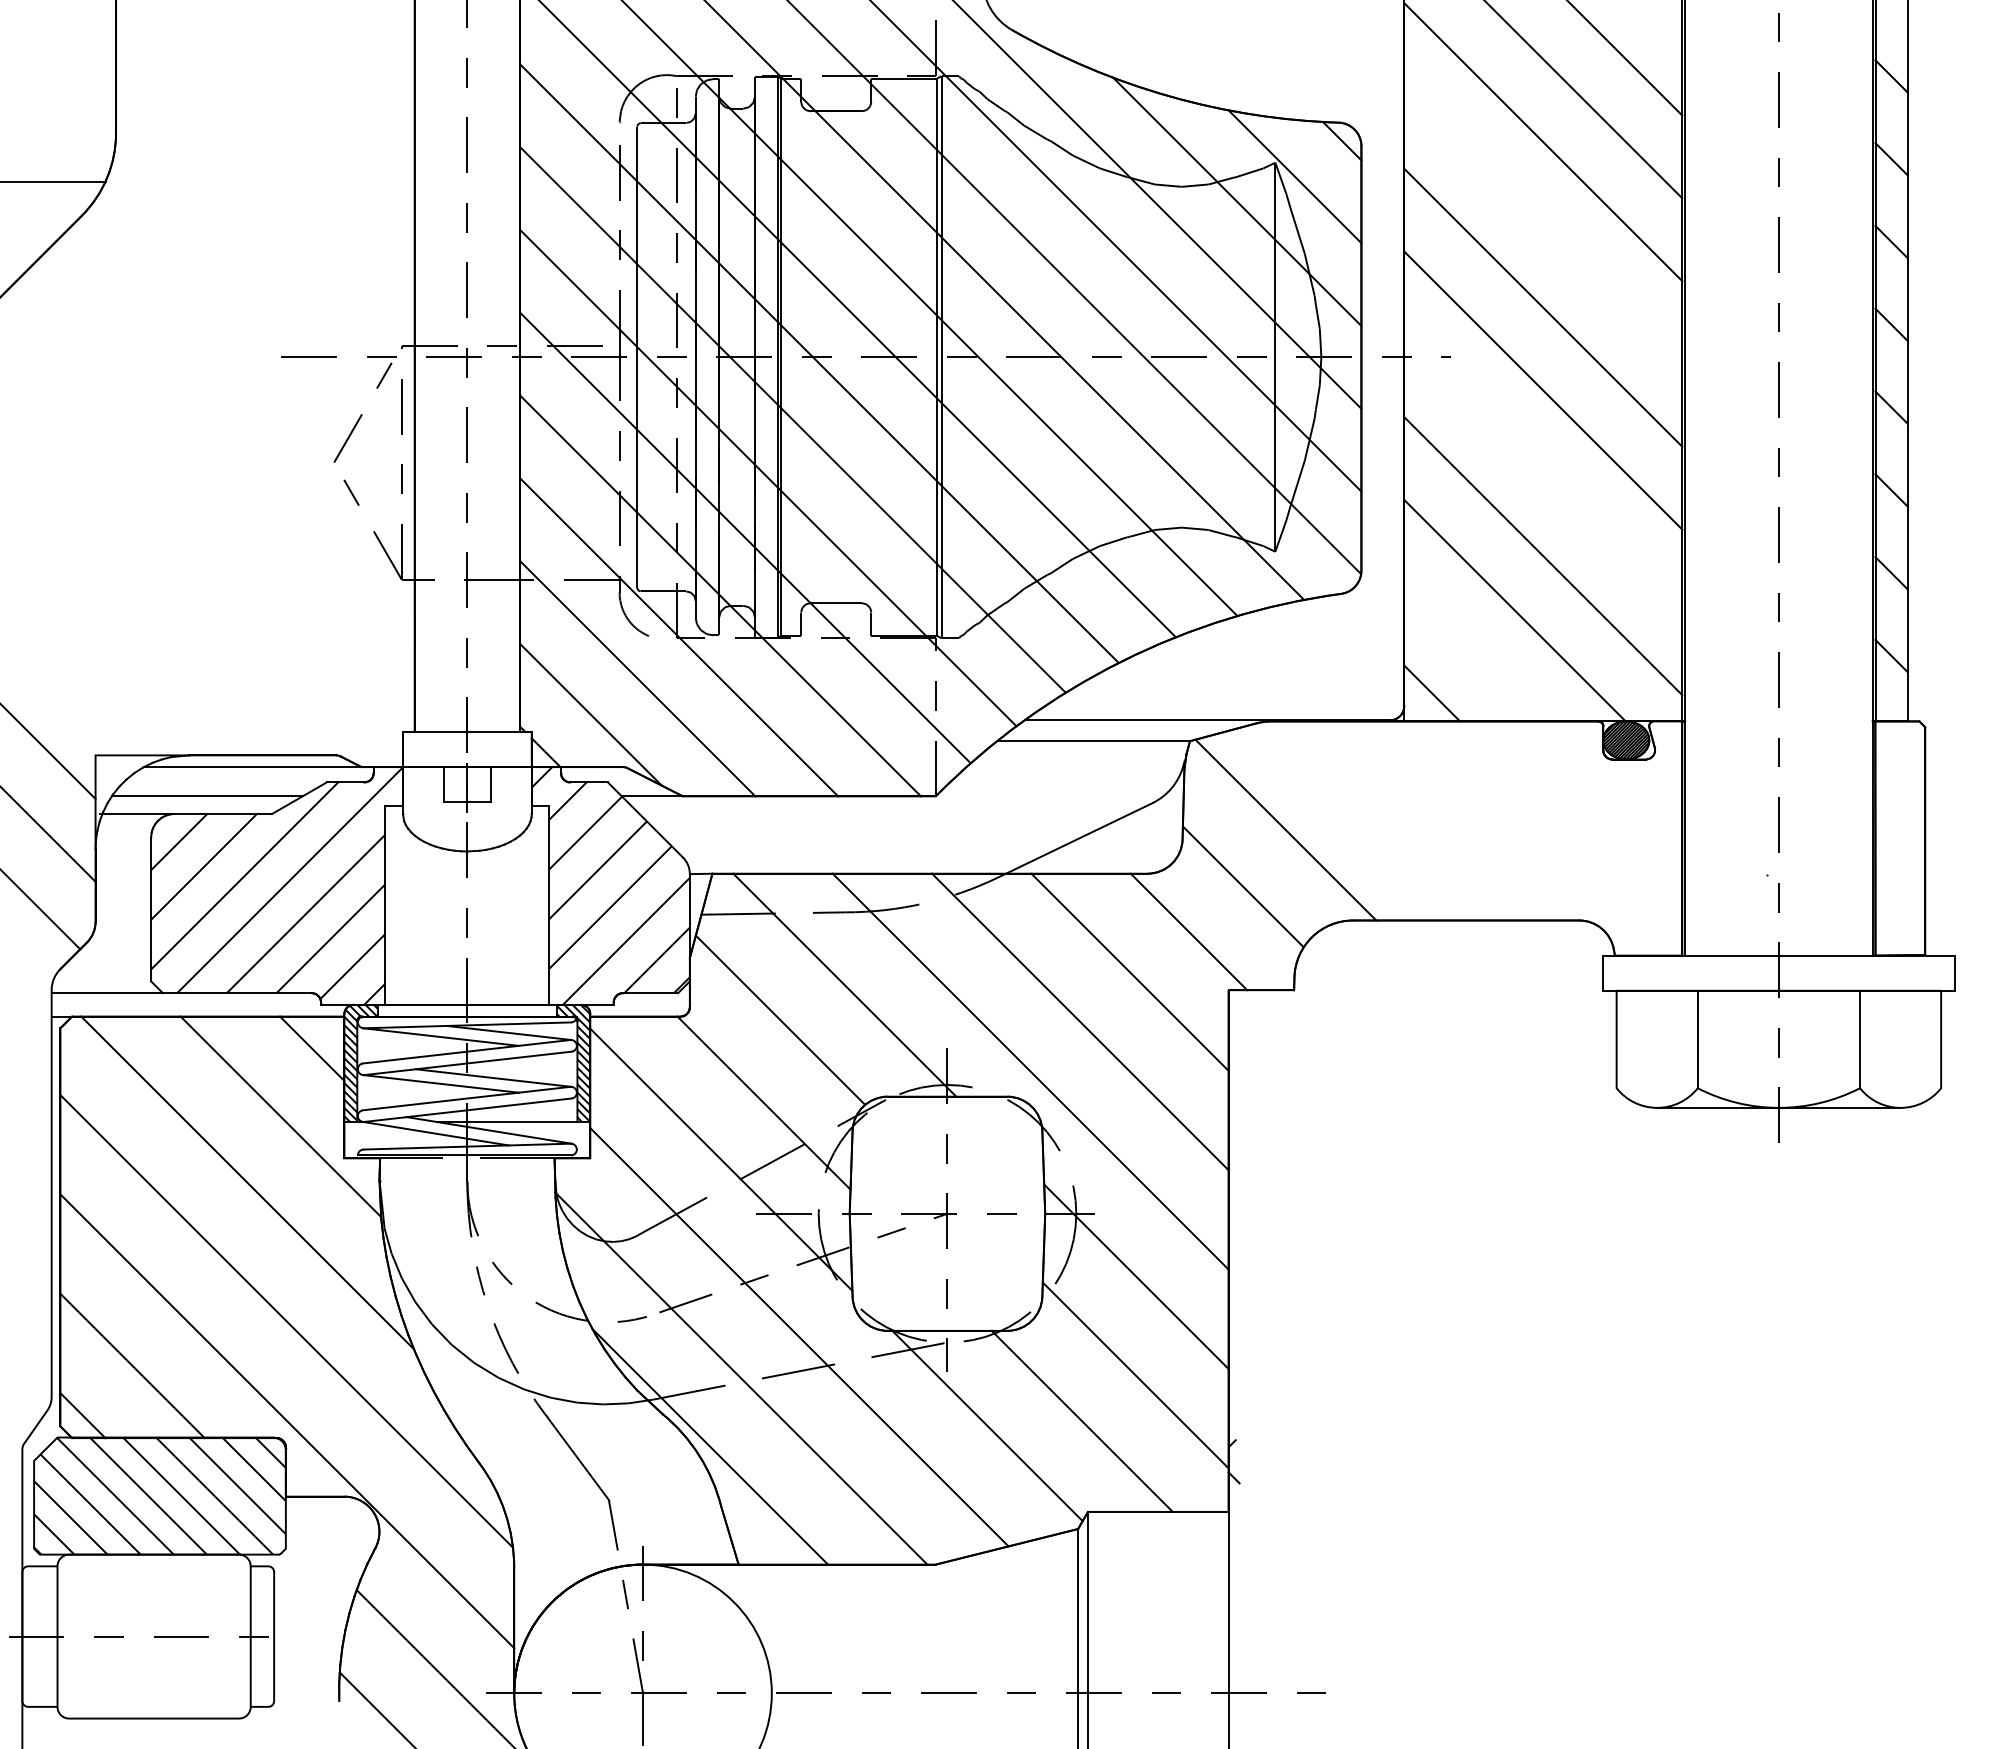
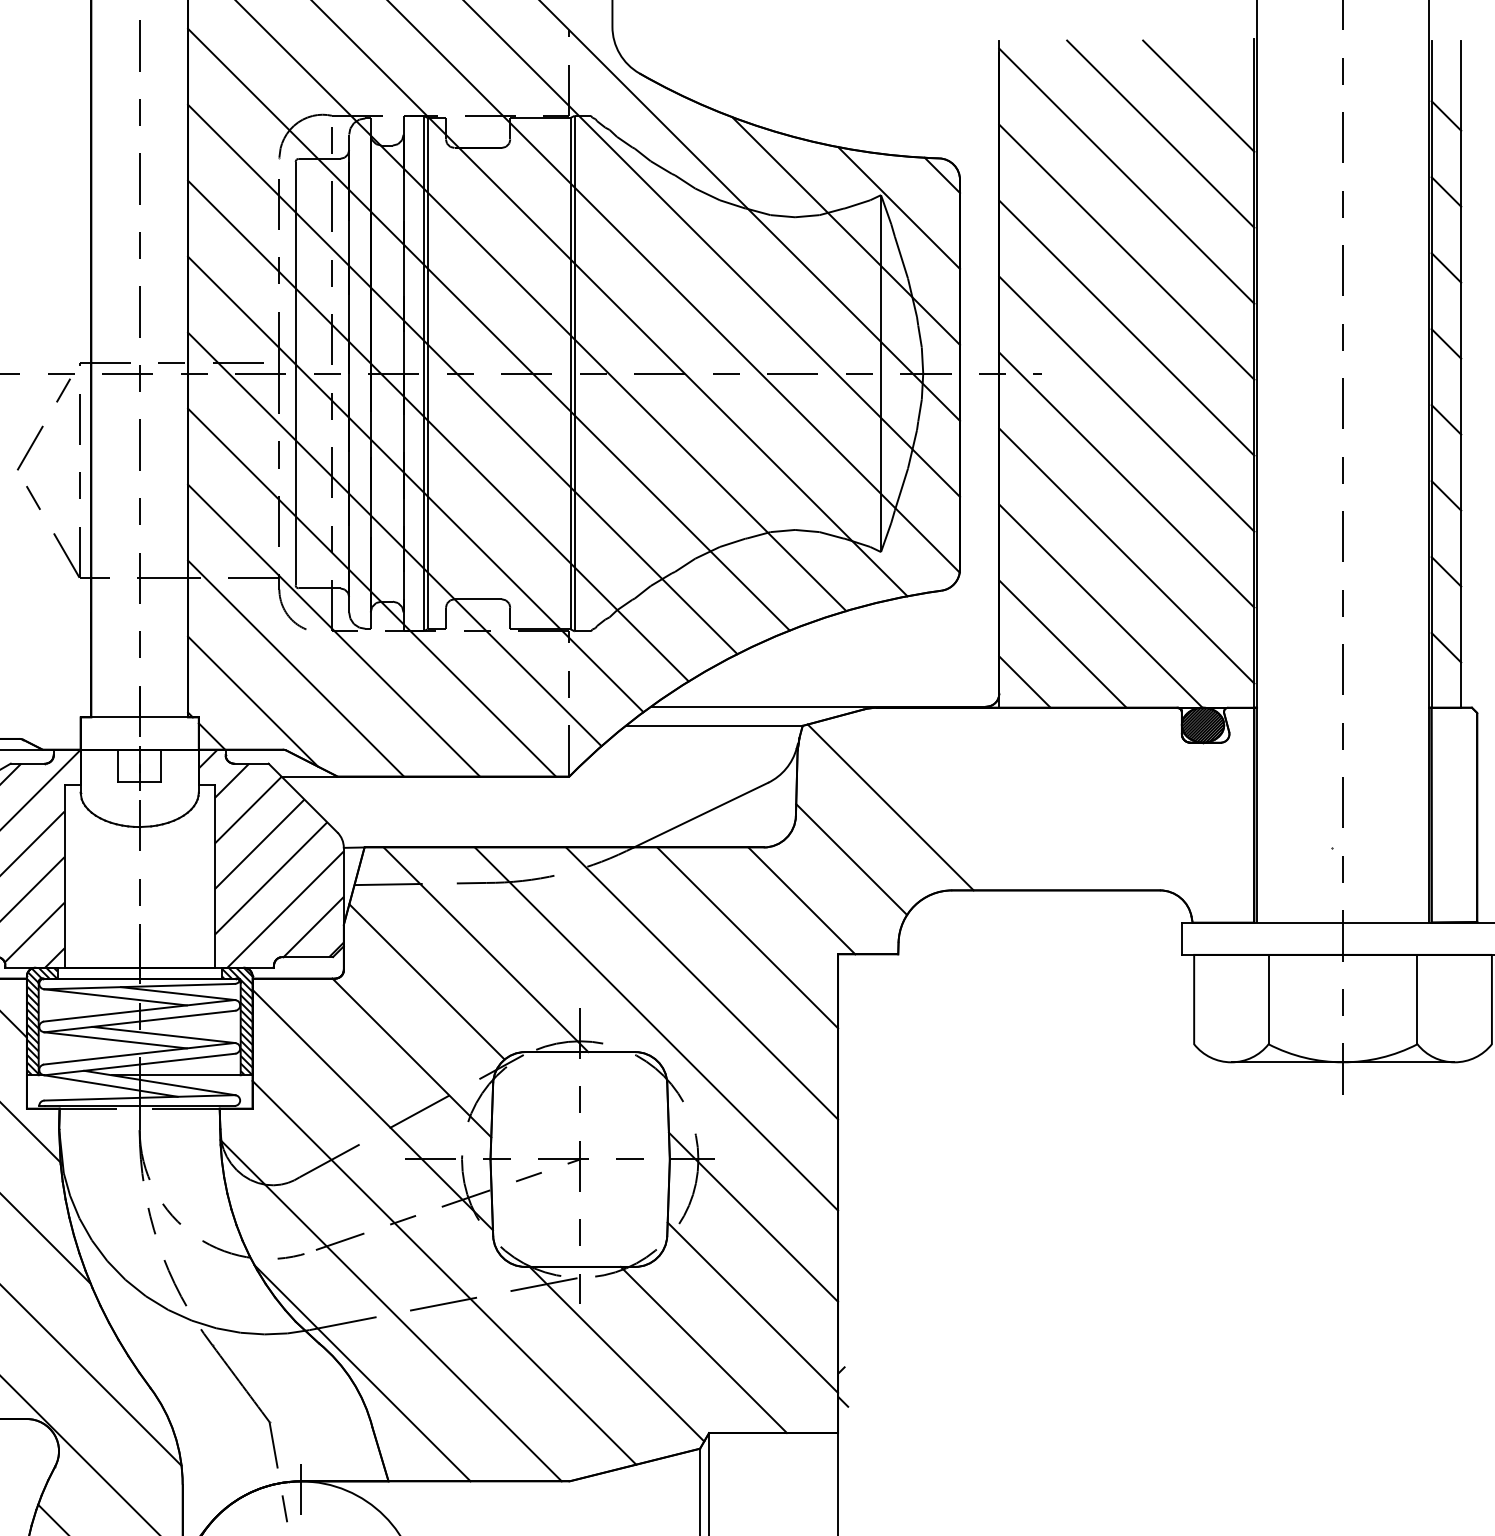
line: (1543, 224) -> (1127, 251), added
line: (1543, 473) -> (1127, 480), added
line: (1473, 651) -> (1062, 643), added

